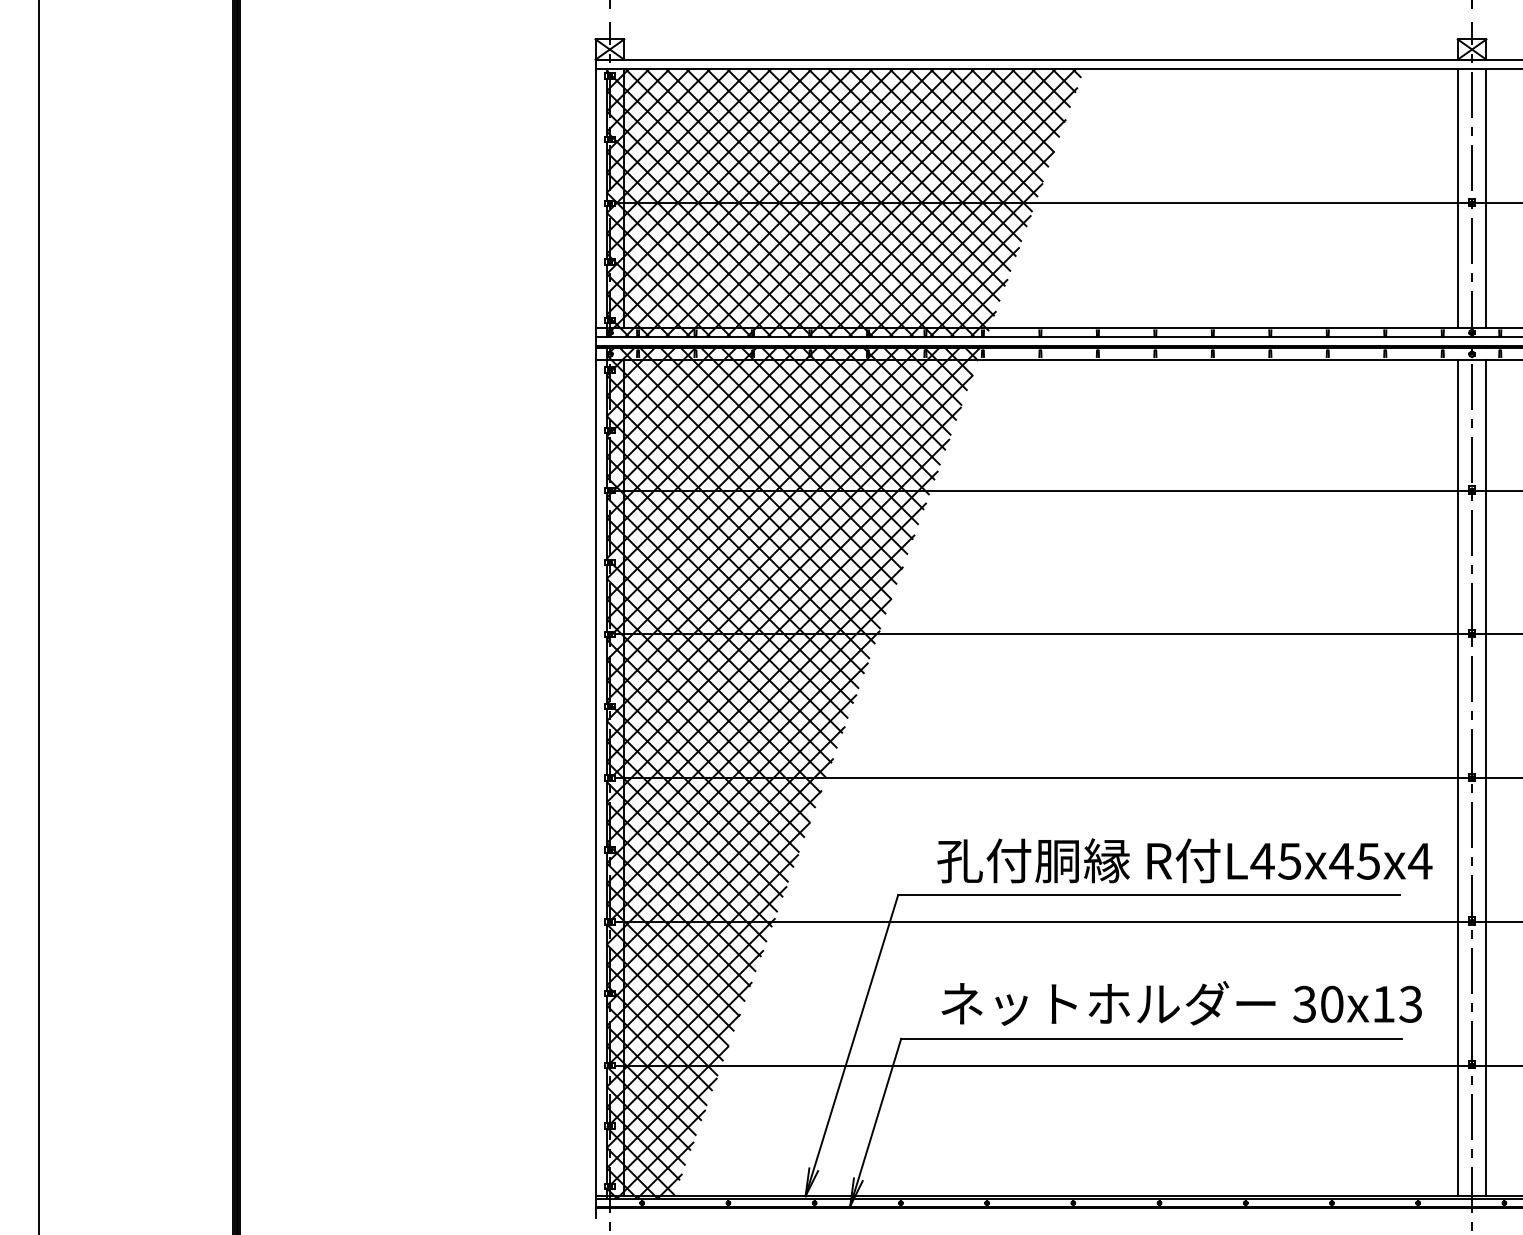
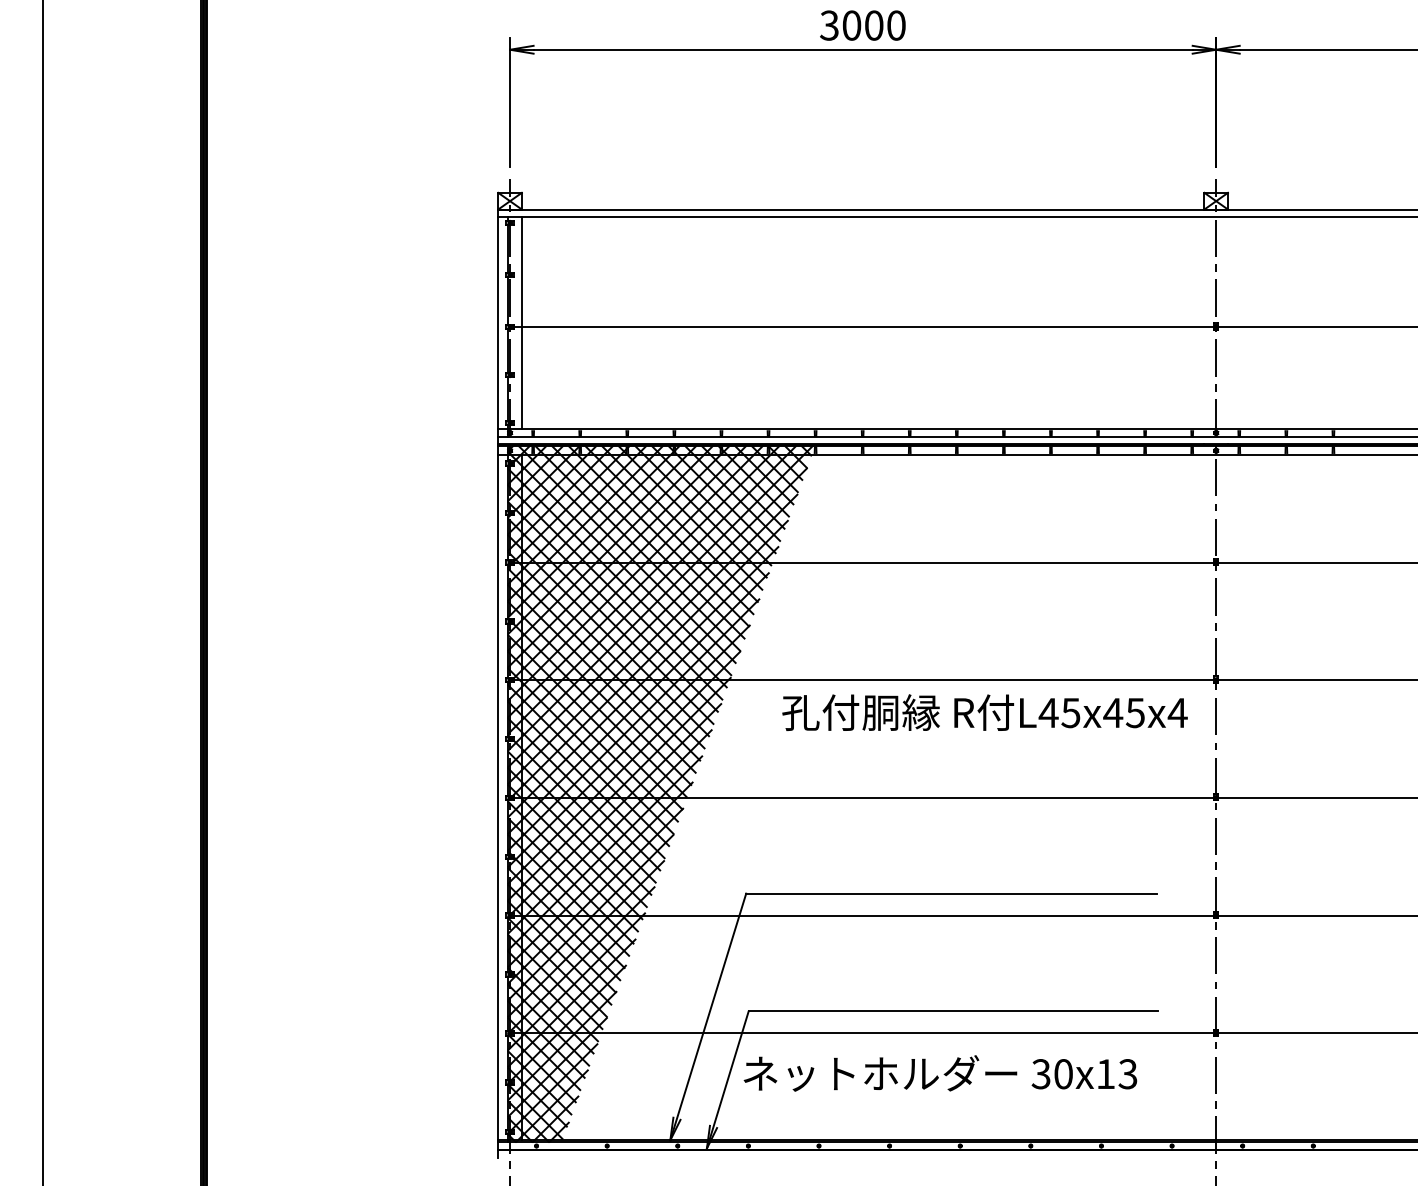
line: (1457, 198) -> (1204, 323), removed
line: (1485, 198) -> (1227, 323), removed
hatch: (843, 202) -> (701, 326), removed
line: (1457, 777) -> (1204, 797), removed
line: (1485, 777) -> (1227, 797), removed
text: (1184, 860) -> (984, 712), moved
text: (1181, 1003) -> (940, 1073), moved

